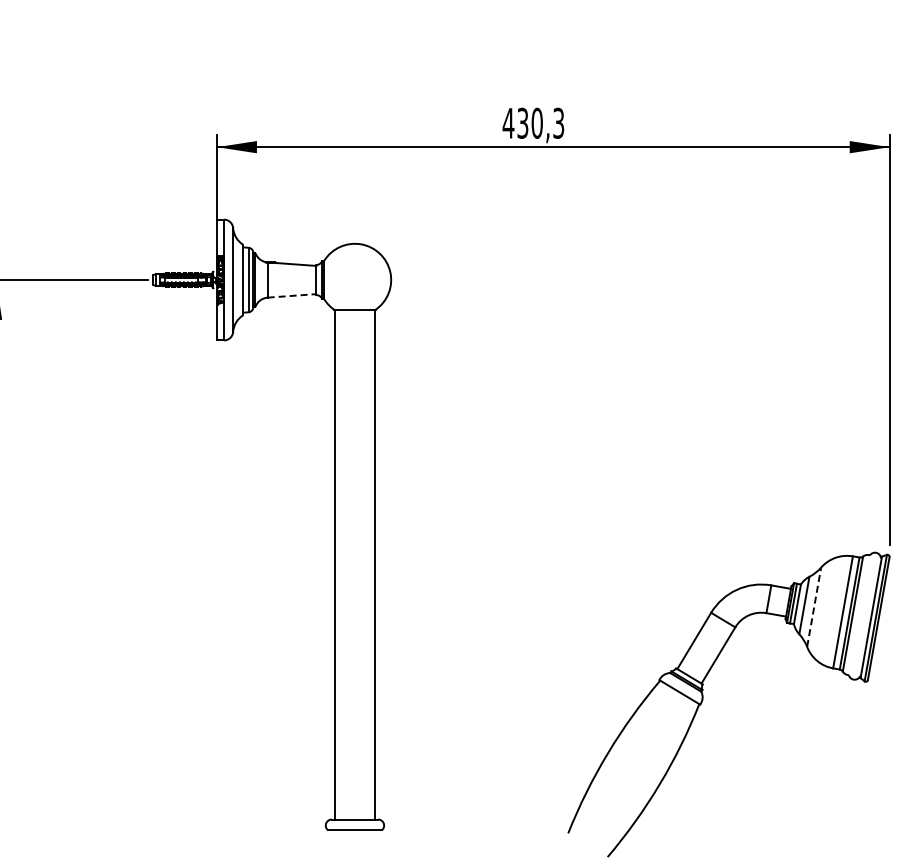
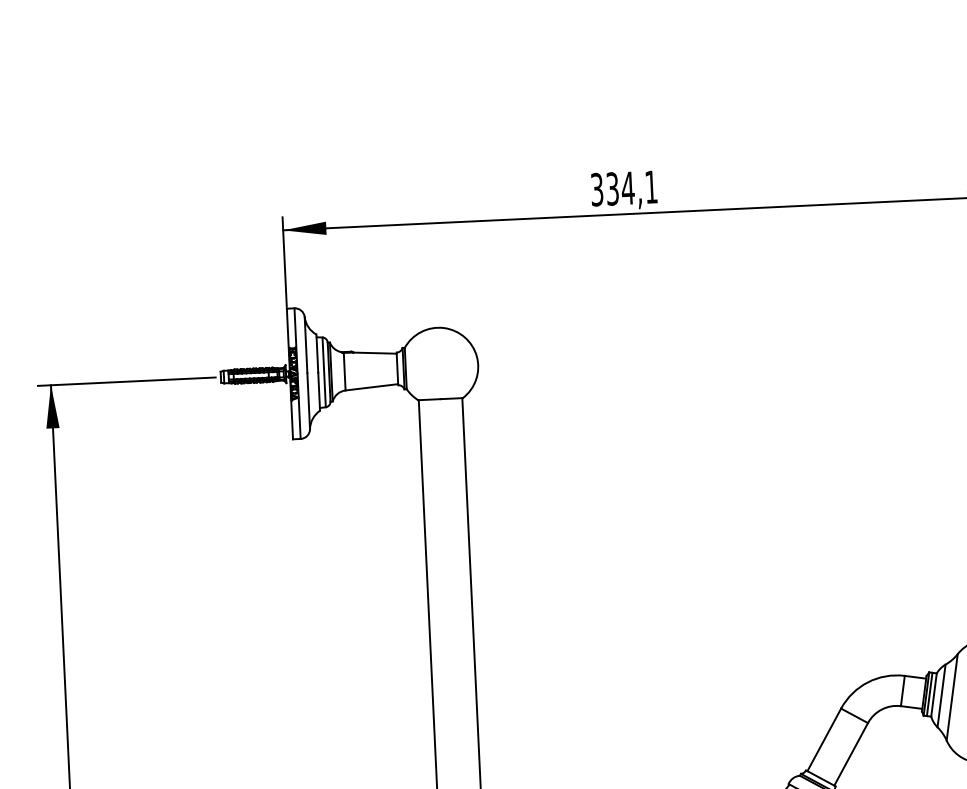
text: (533, 122) -> (624, 187), 430,3 -> 334,1
line: (292, 295) -> (372, 386), dashed -> solid
line: (814, 606) -> (952, 696), dashed -> solid

